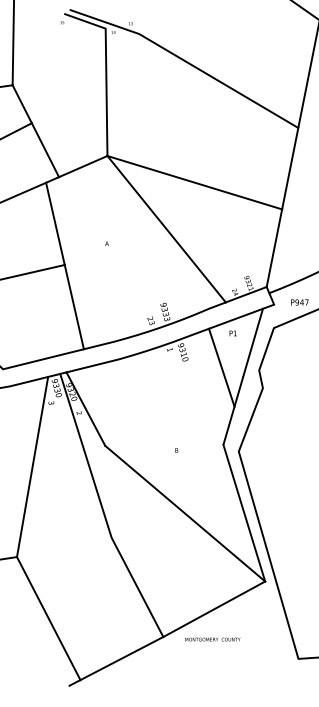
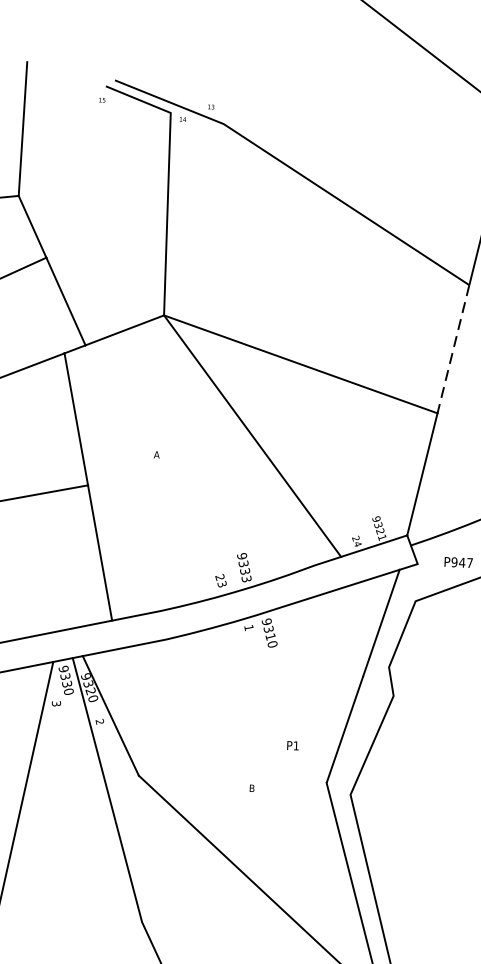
line: (290, 168) -> (453, 348), solid -> dashed
text: (232, 333) -> (291, 745), moved
line: (221, 367) -> (329, 659), removed

